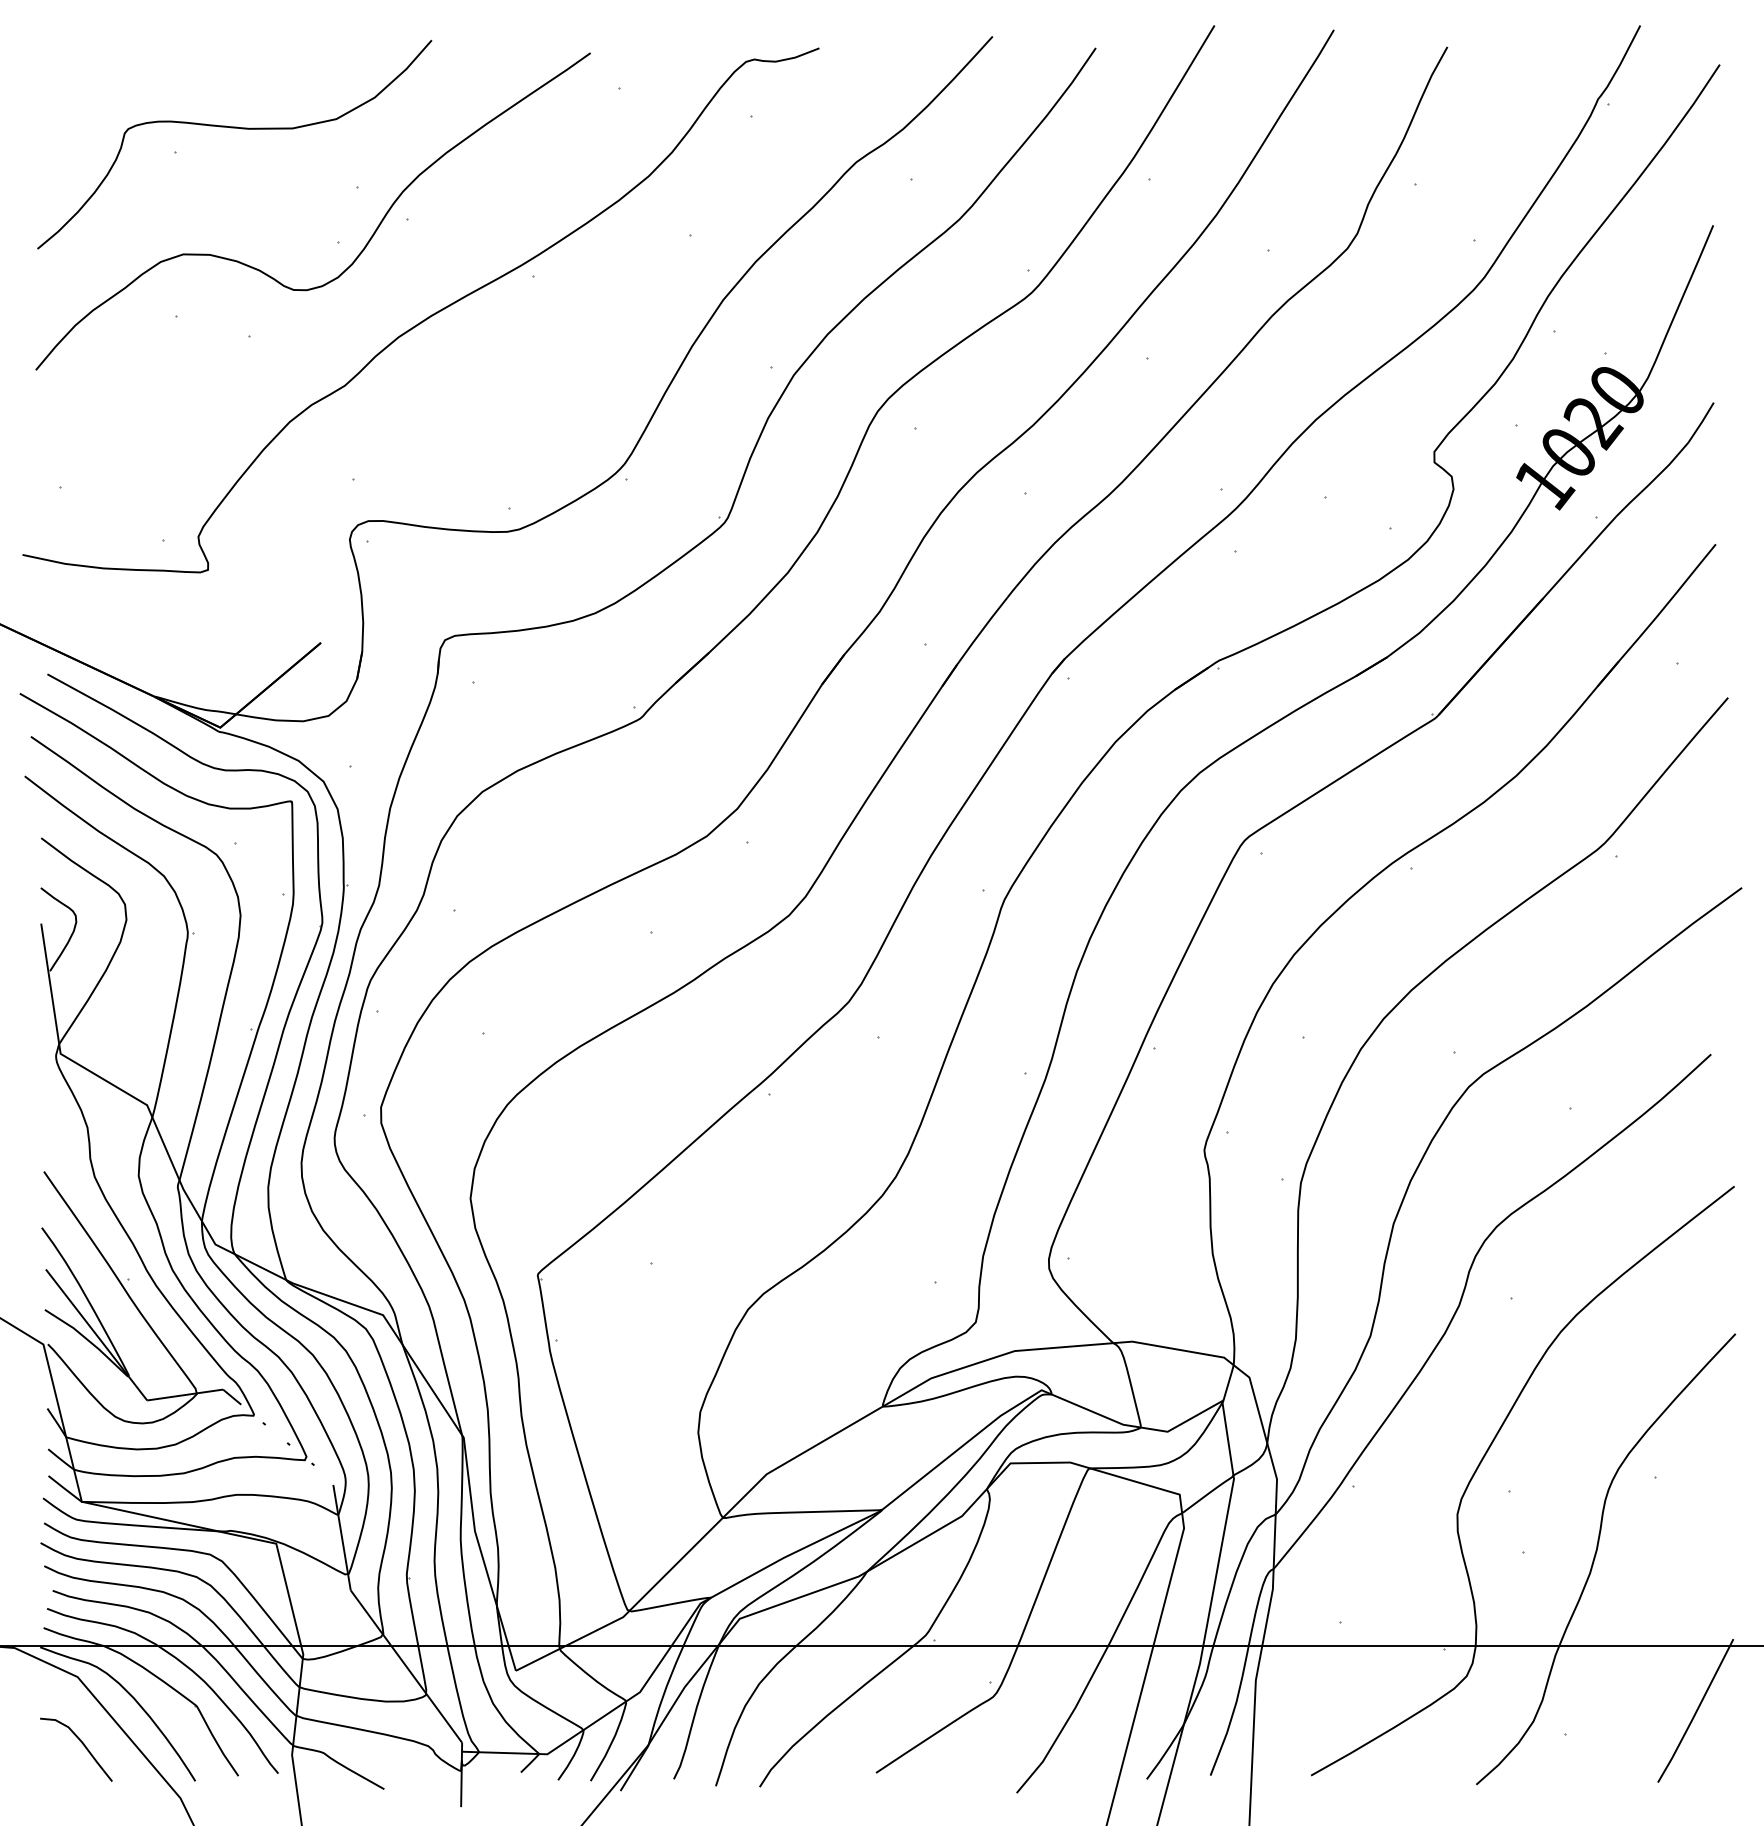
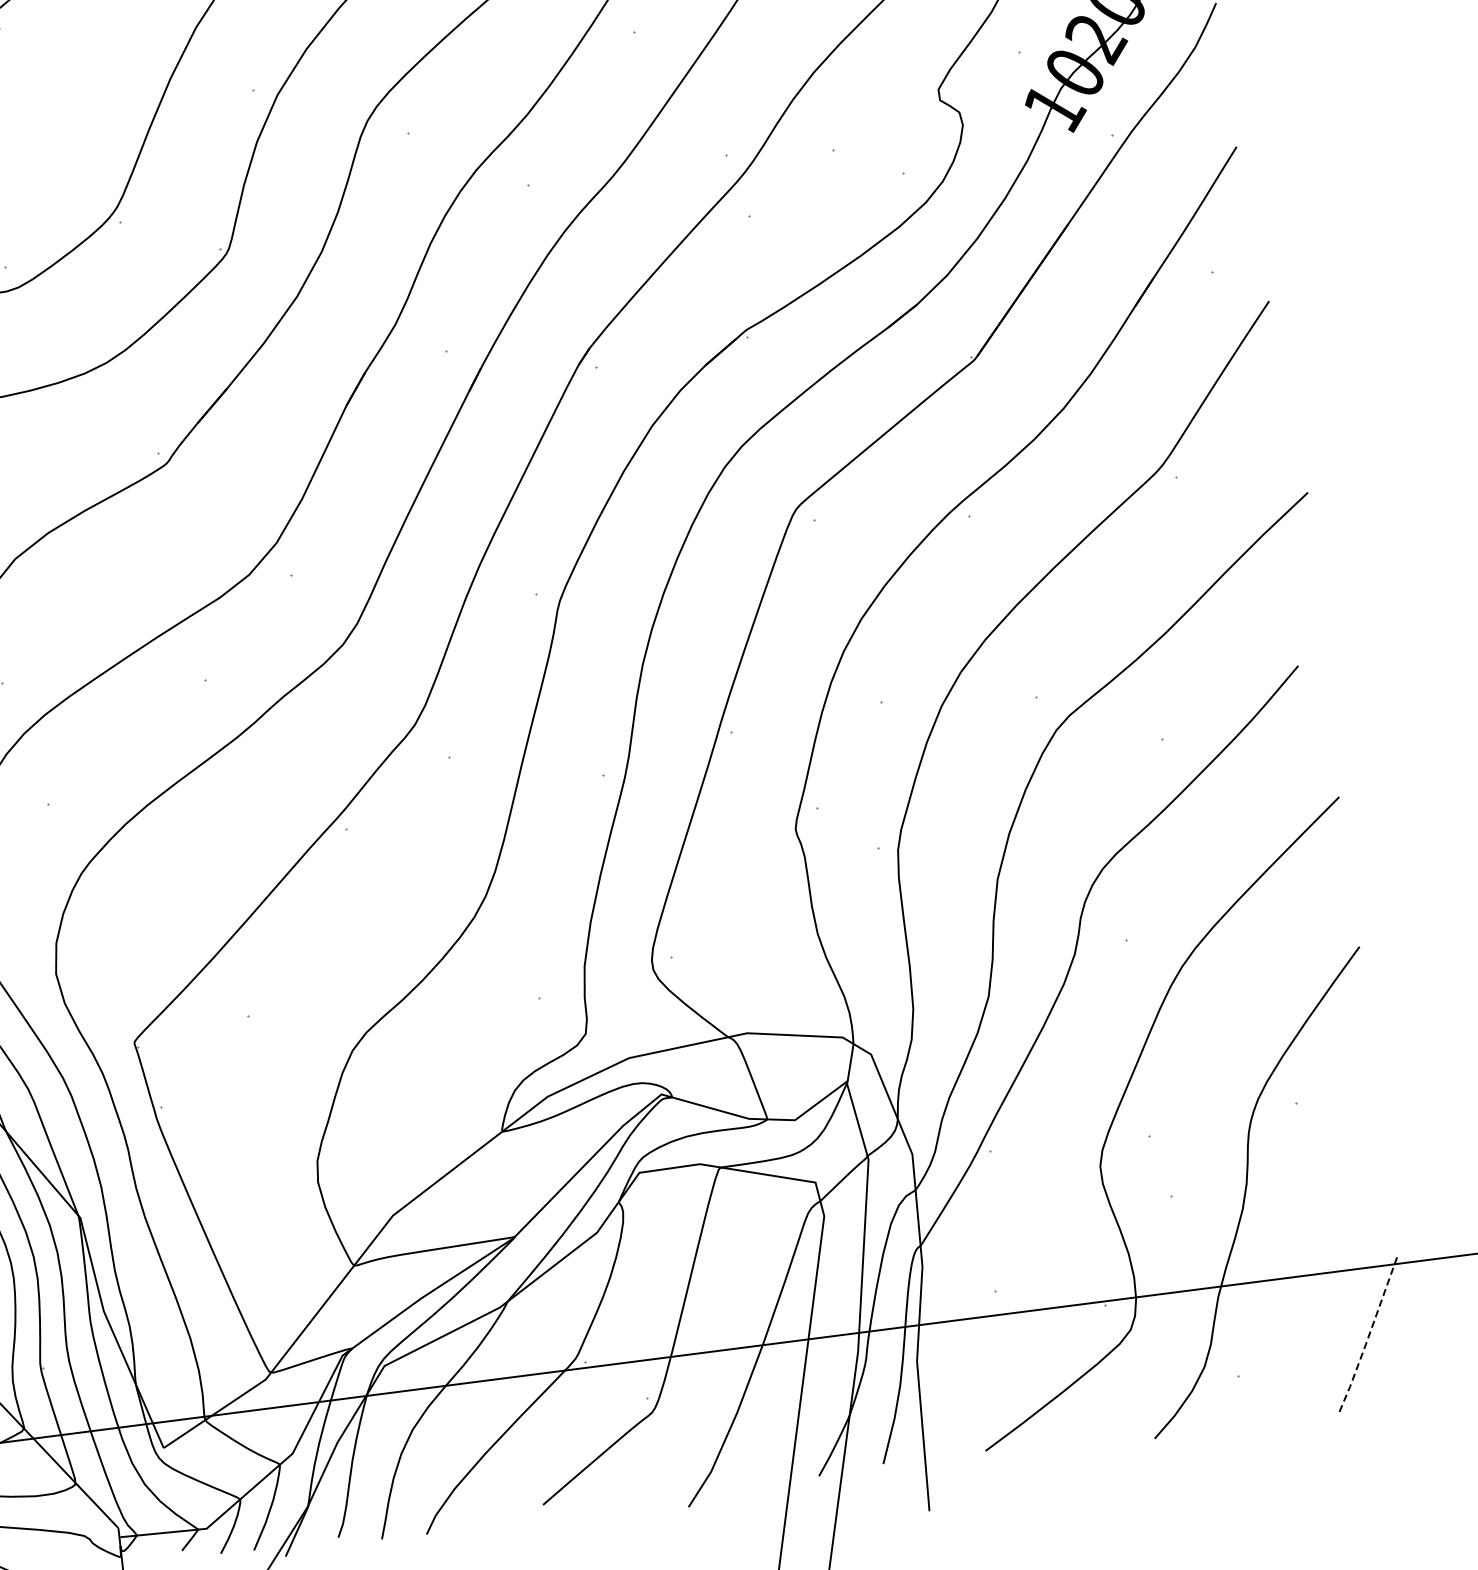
line: (1695, 1712) -> (1368, 1336), solid -> dashed

